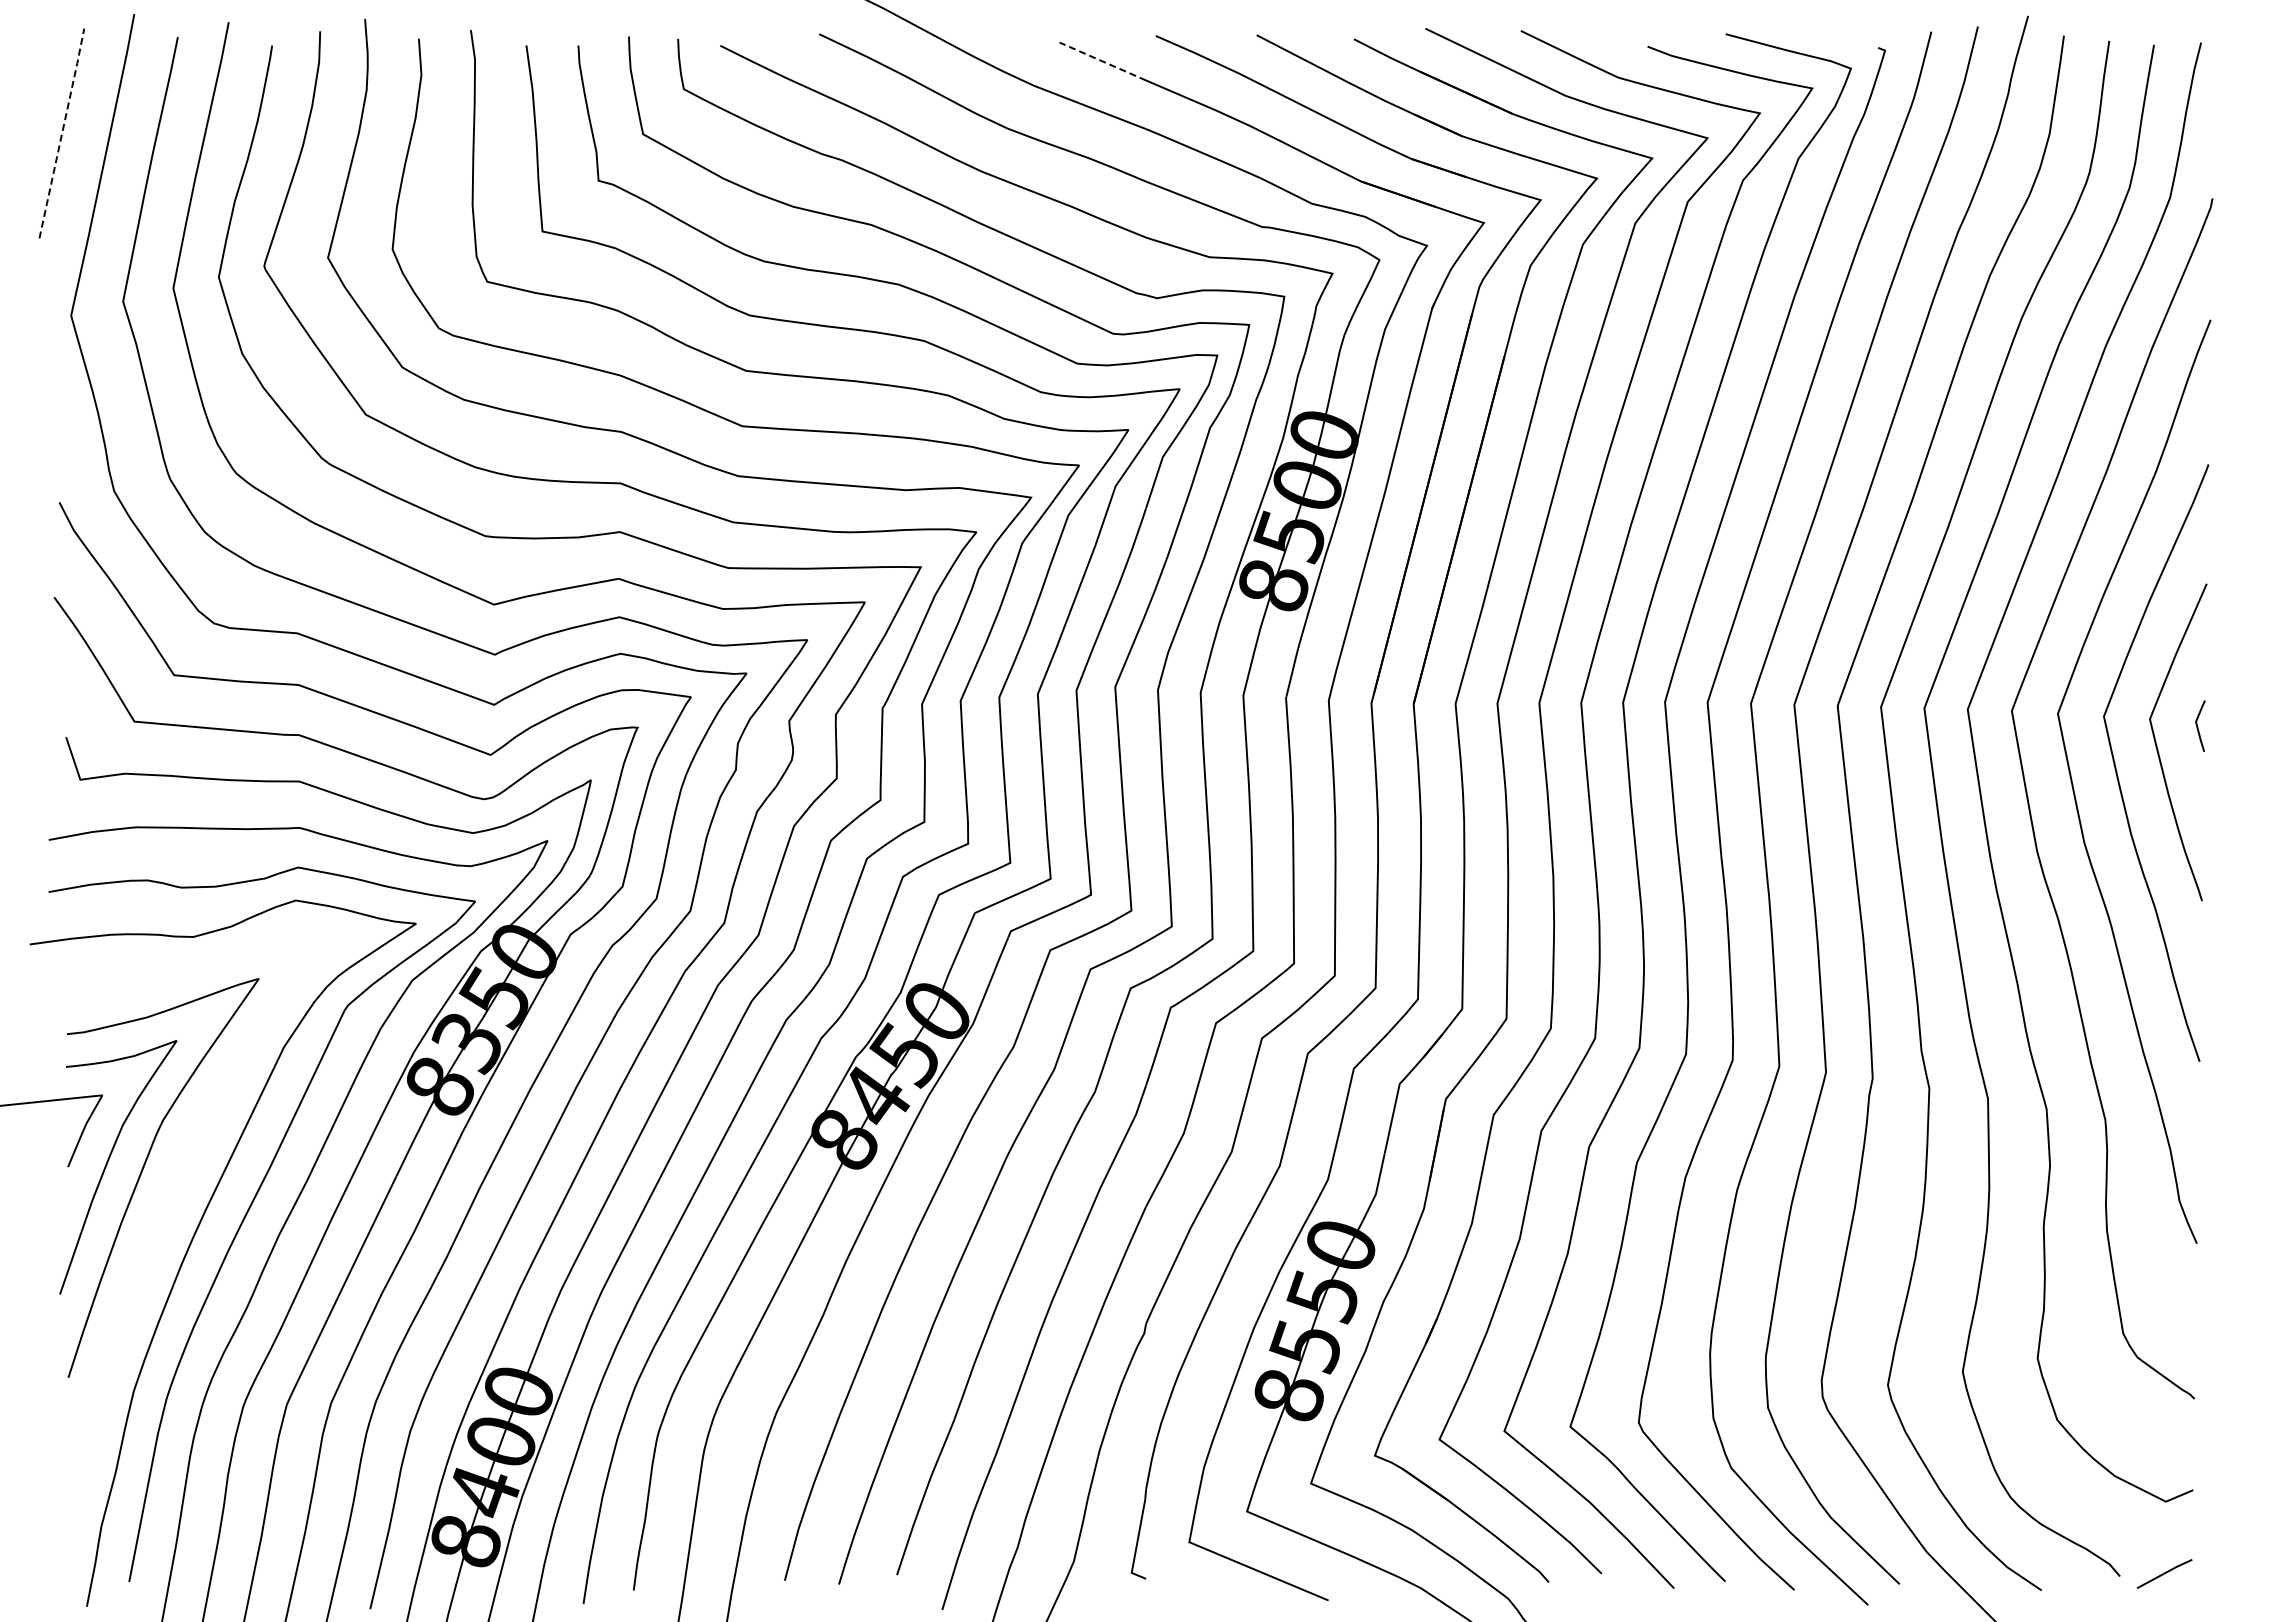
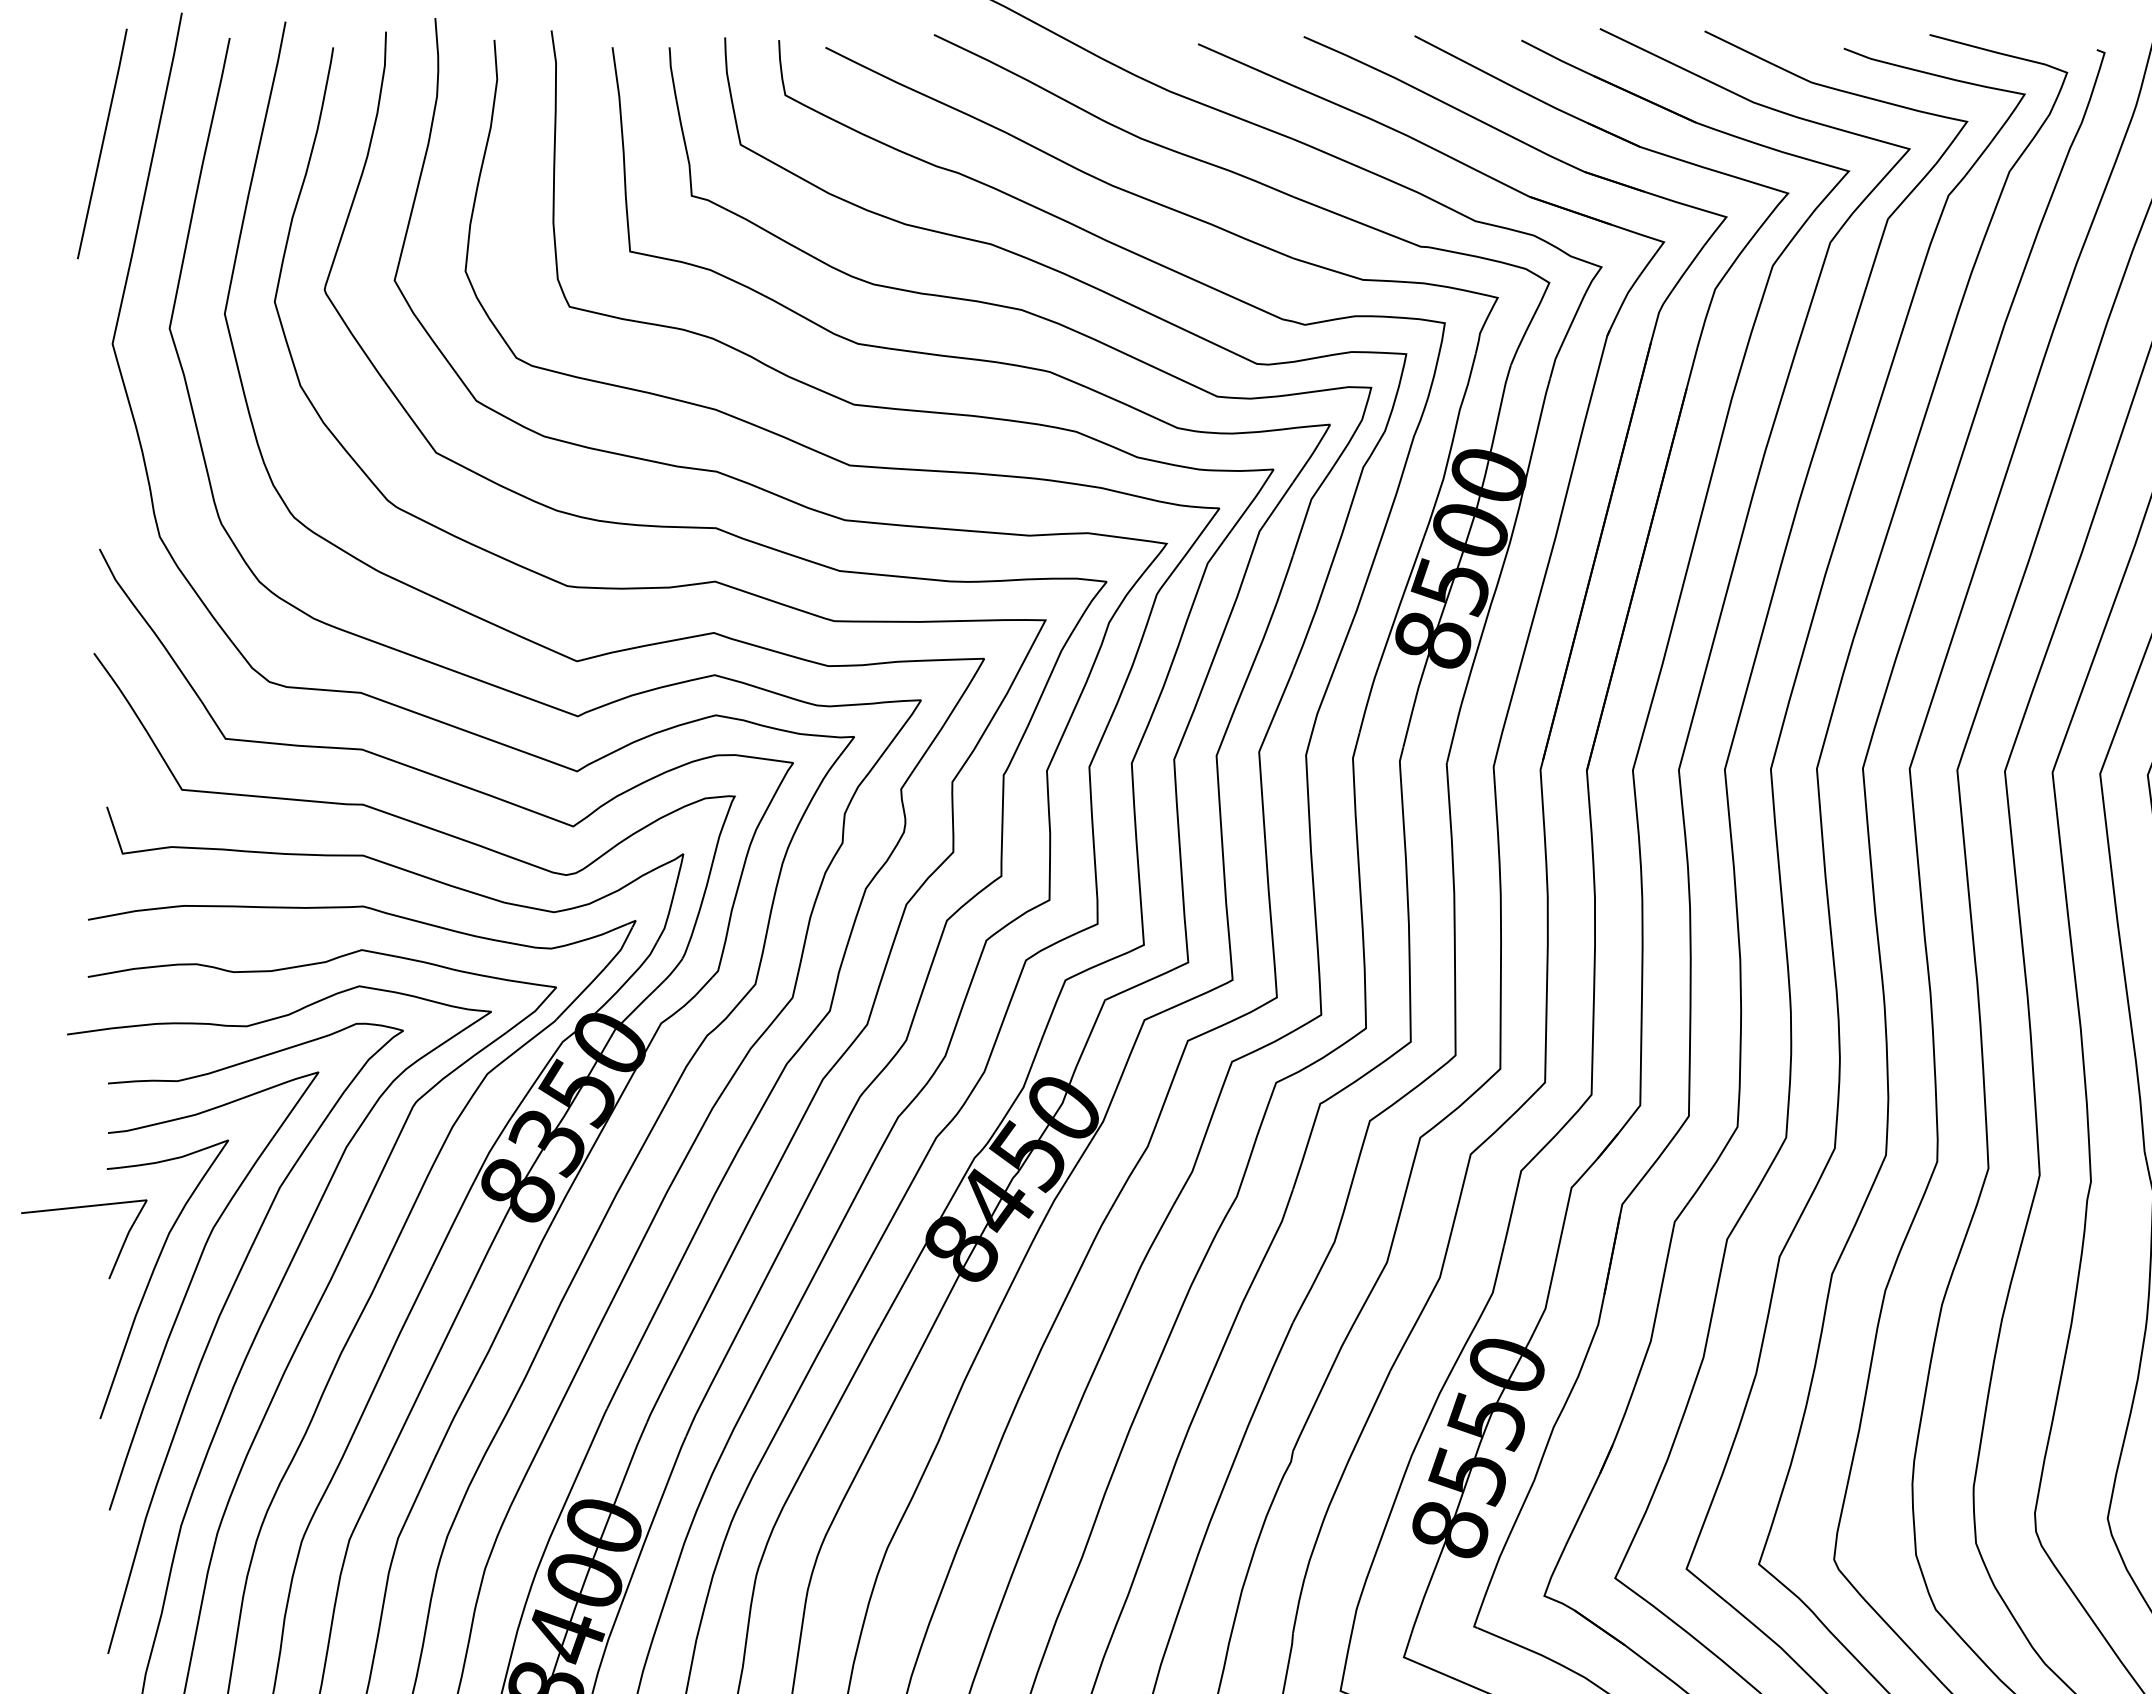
line: (1102, 61) -> (1245, 64), dashed -> solid
line: (62, 132) -> (103, 142), dashed -> solid
curve: (167, 1206) -> (218, 1322), added

